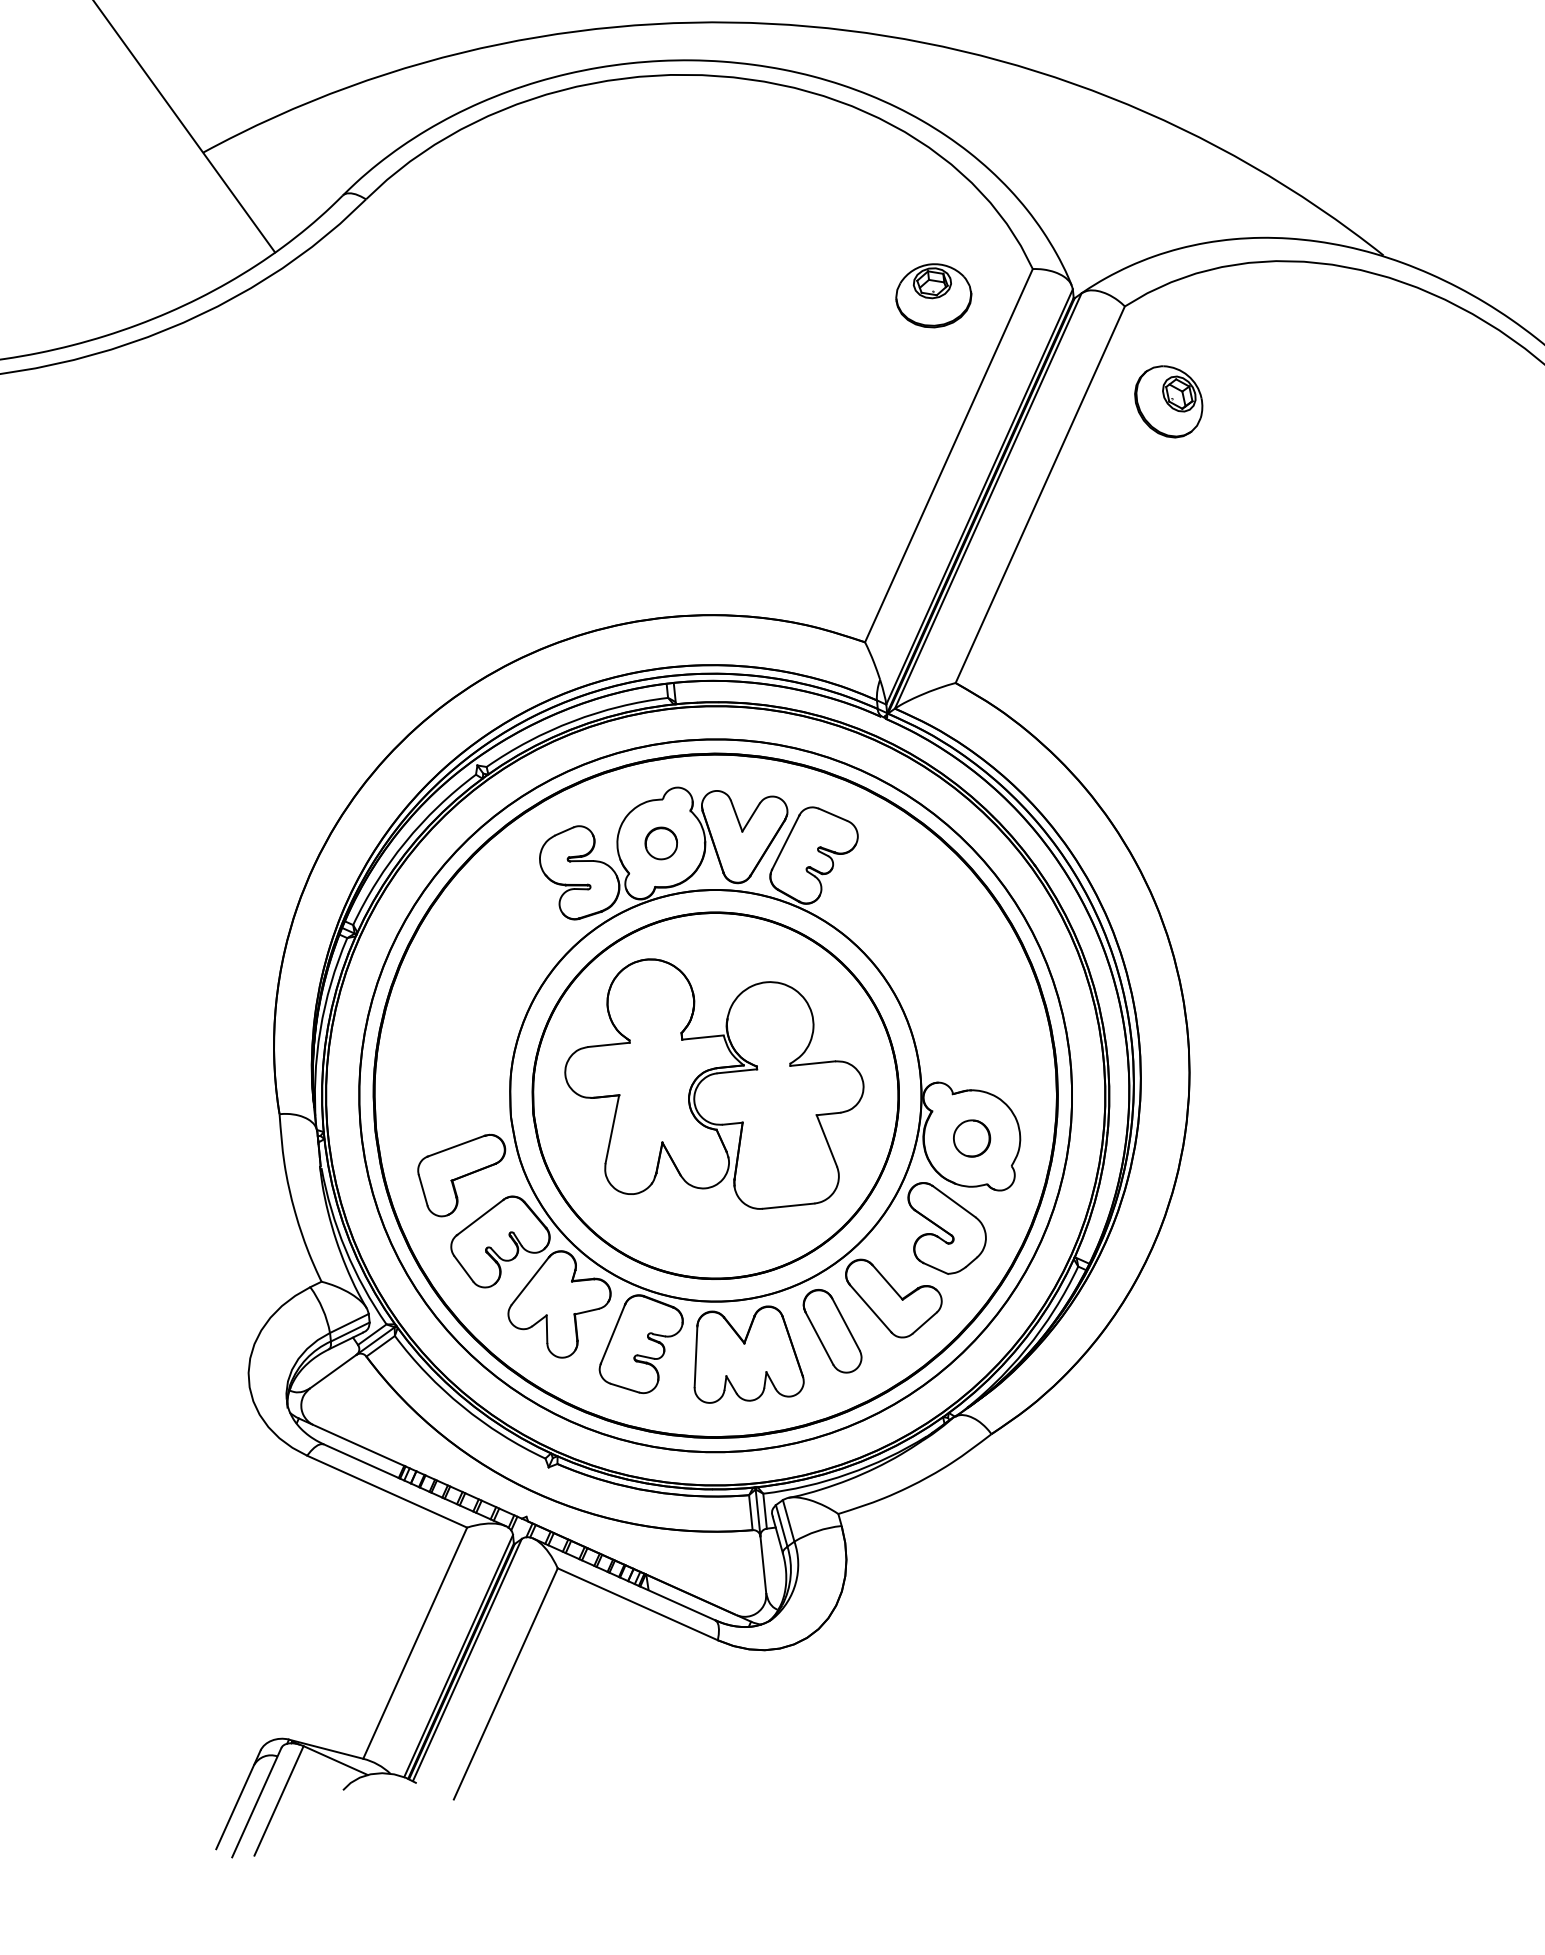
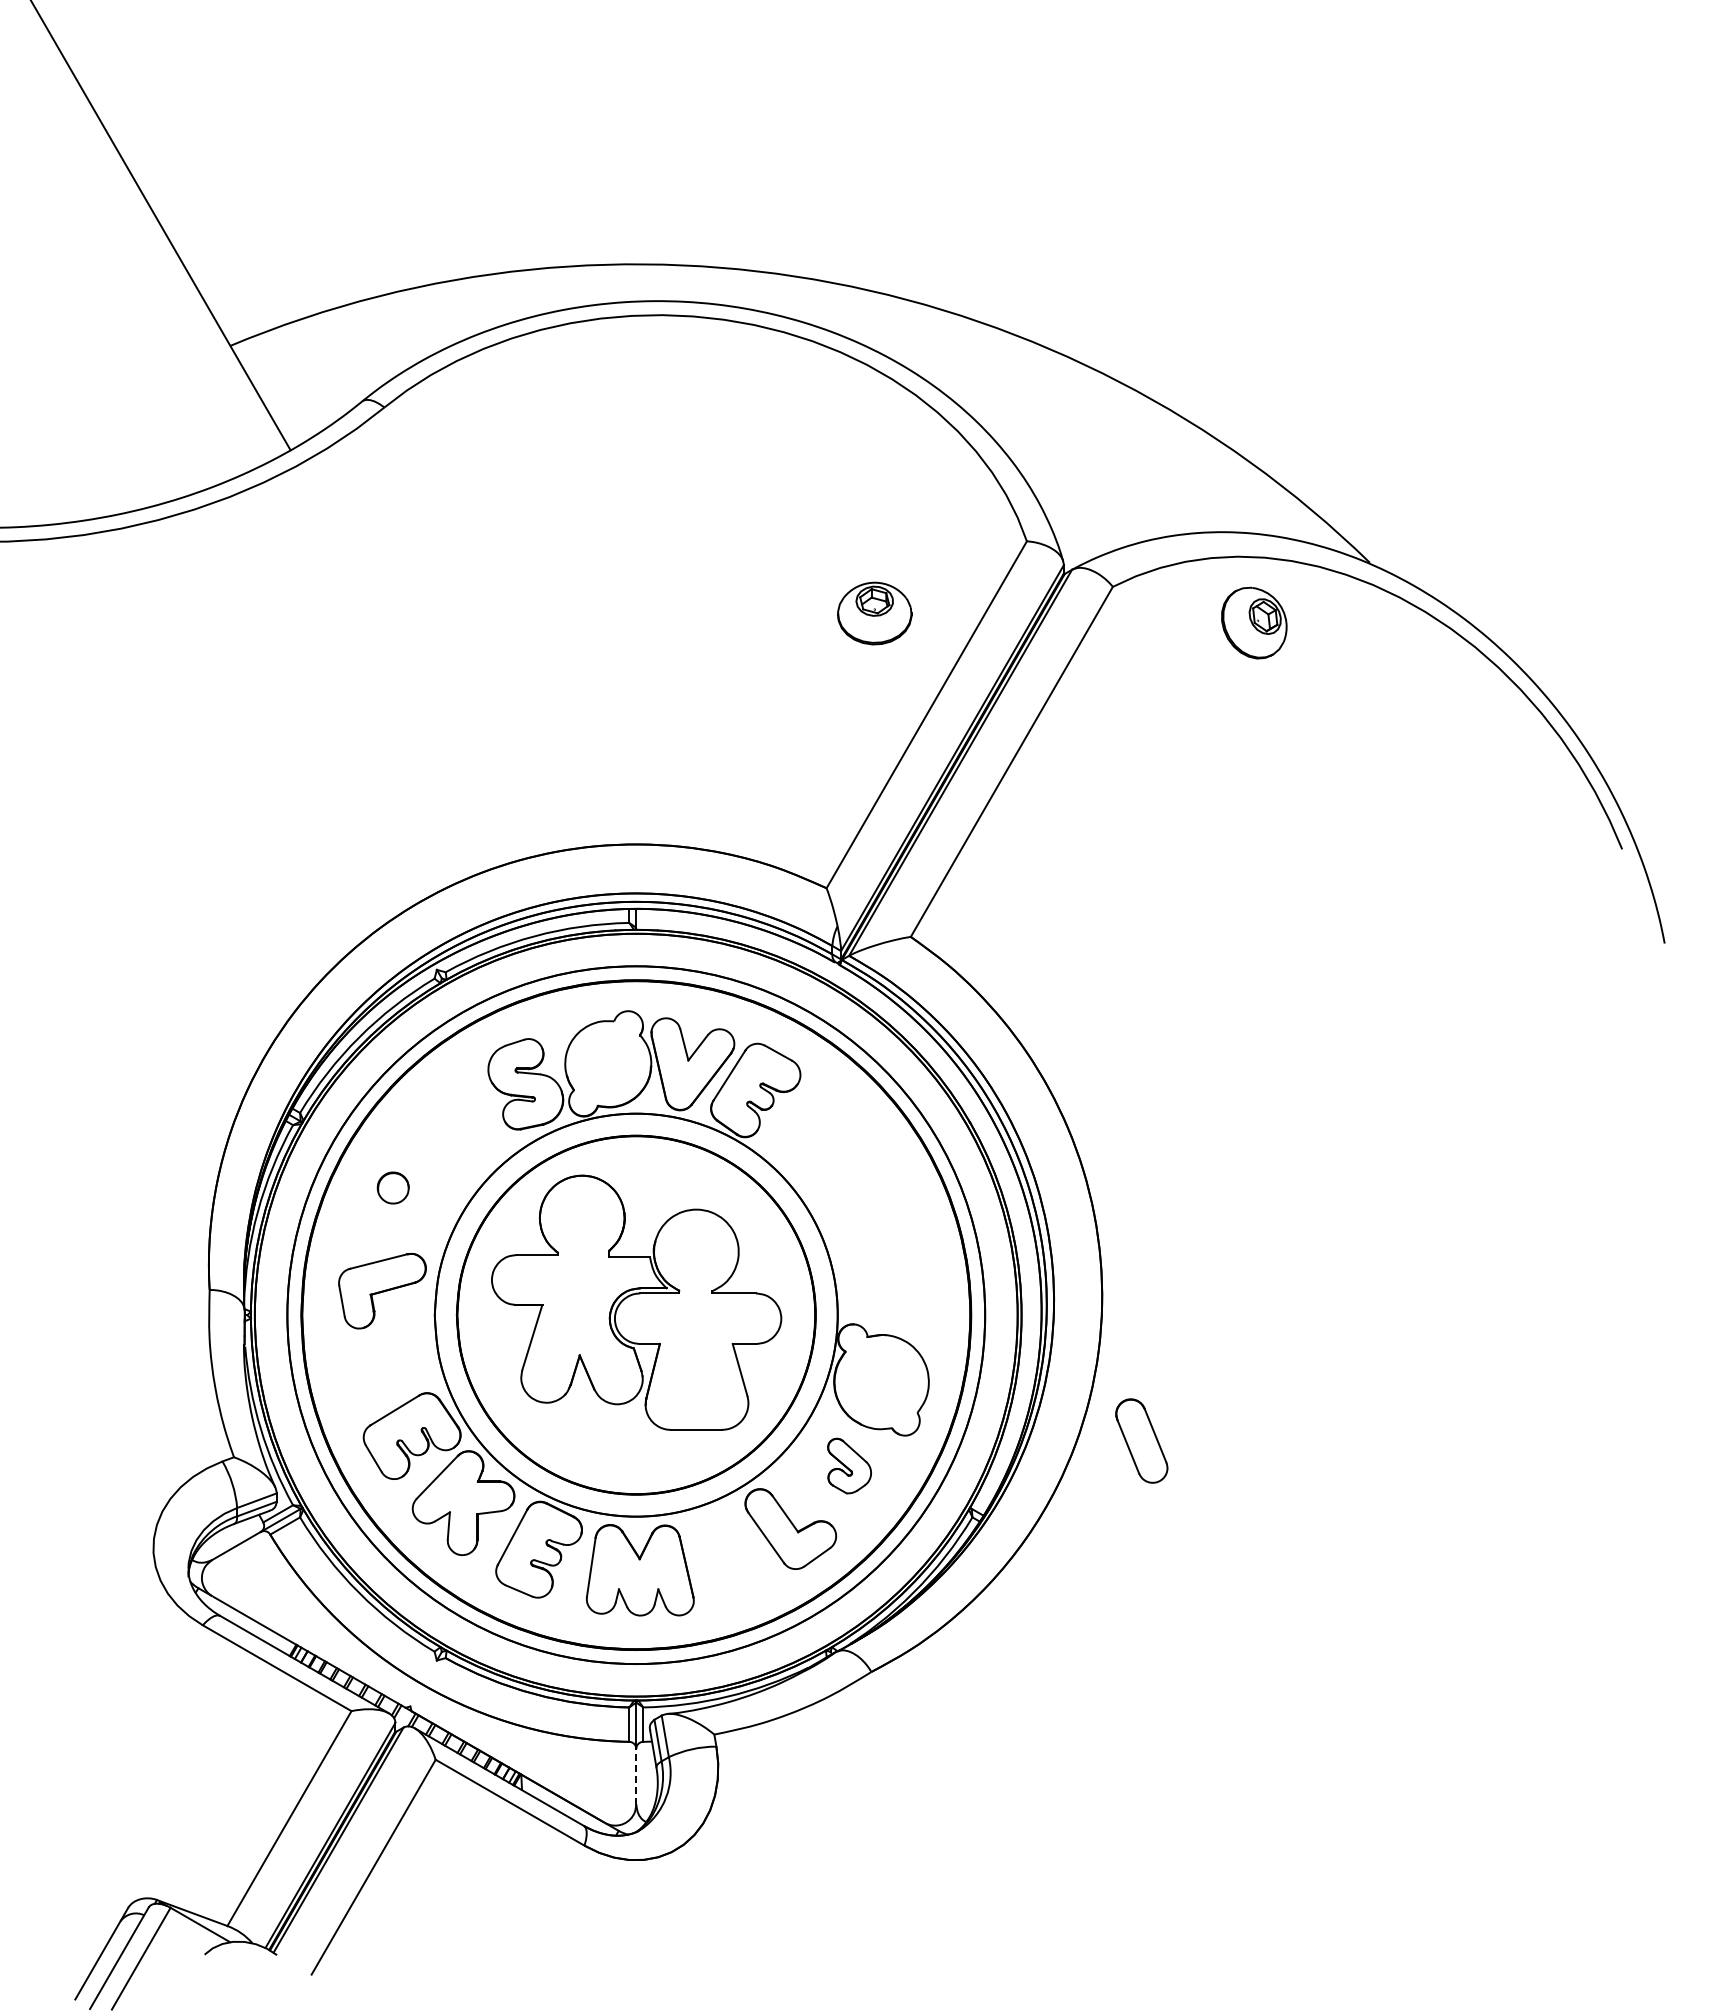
part: (933, 295) -> (874, 613), moved
part: (1169, 401) -> (1254, 622), moved
part: (660, 843) -> (392, 1187), moved
part: (971, 1137) -> (881, 1381), removed
part: (463, 1175) -> (382, 1290), moved
part: (947, 1226) -> (849, 1465), size x0.6
part: (832, 1330) -> (1141, 1440), moved
line: (763, 1564) -> (636, 1776), solid -> dashed

